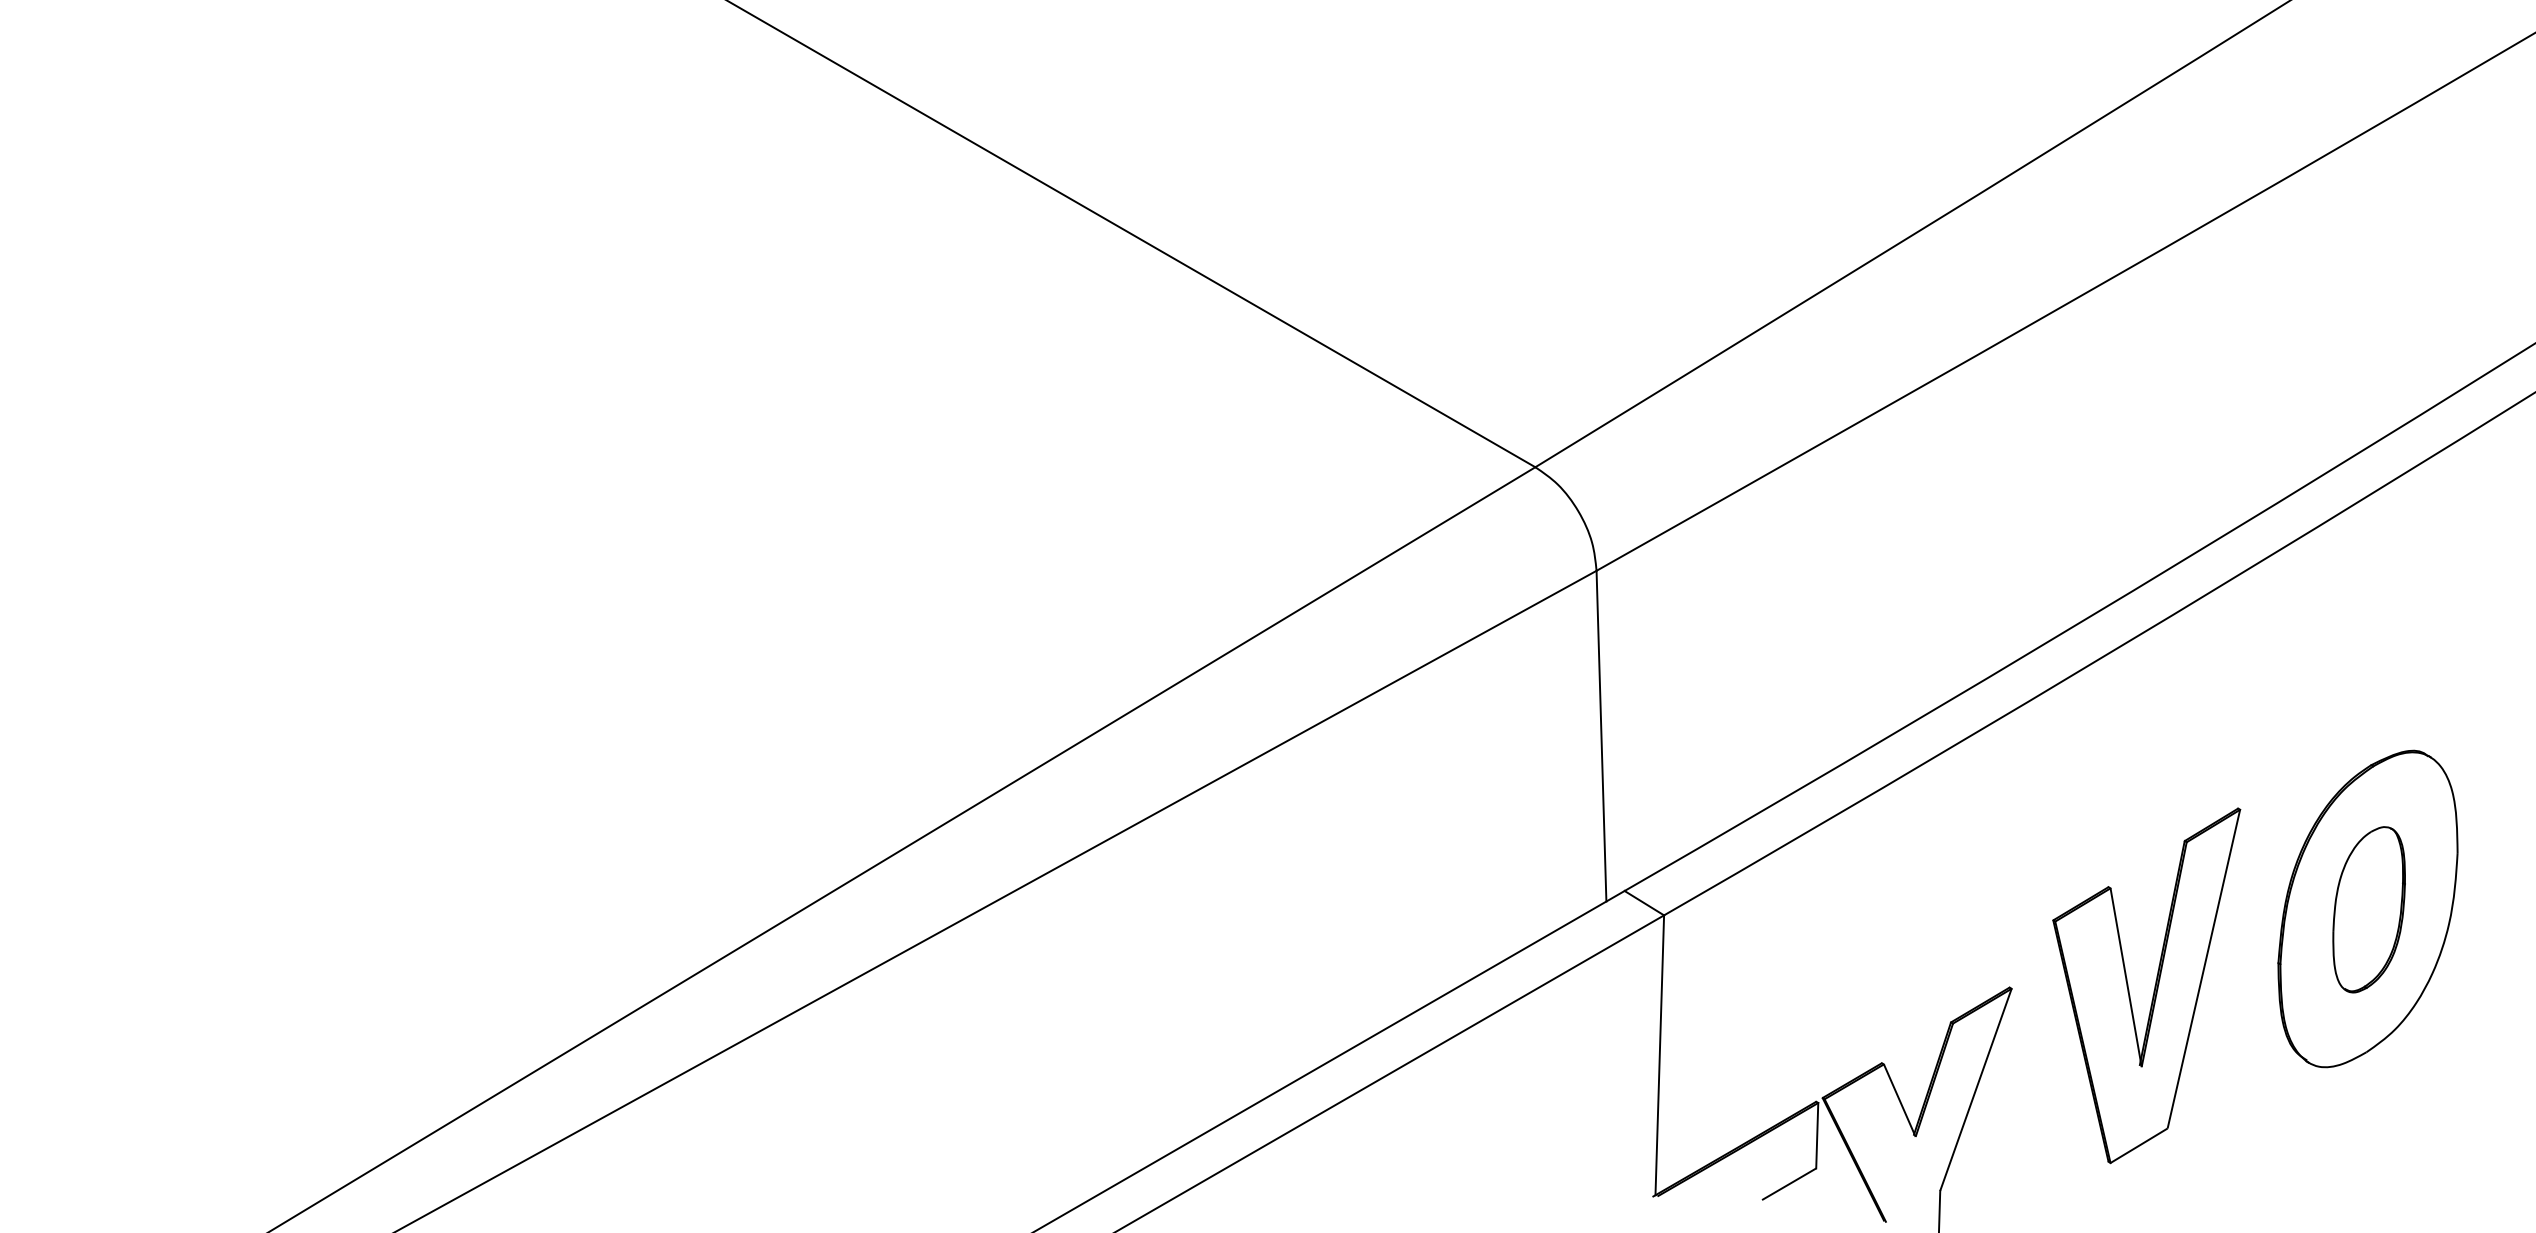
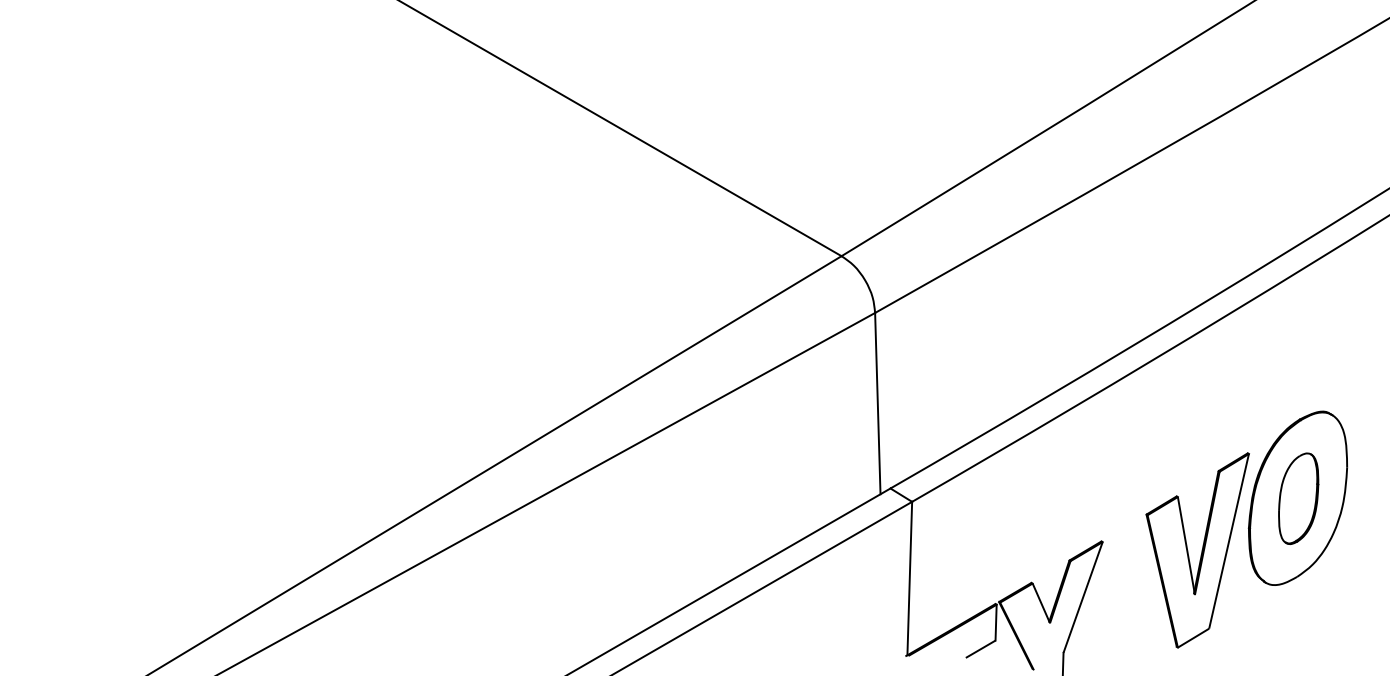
part: (2146, 985) -> (1197, 550), moved

